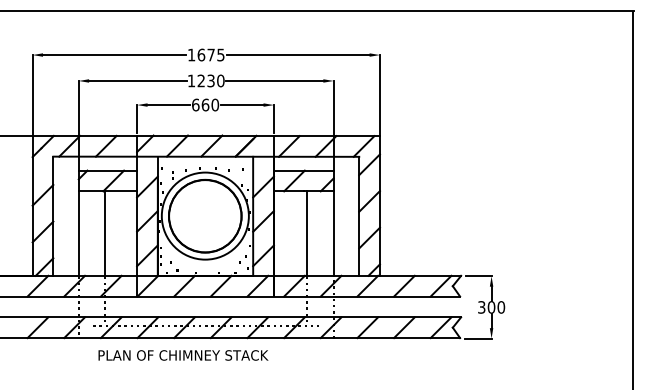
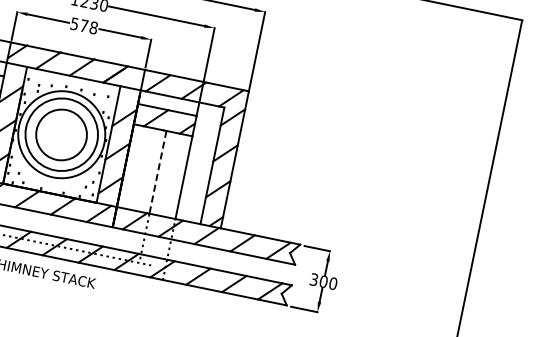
text: (205, 104) -> (84, 25), 660 -> 578
circle: (204, 216) -> (60, 134), size x0.7
line: (307, 234) -> (158, 173), solid -> dashed

